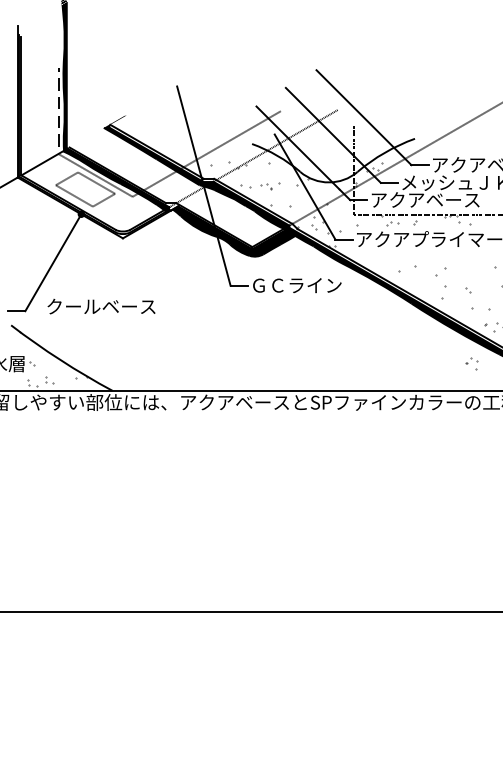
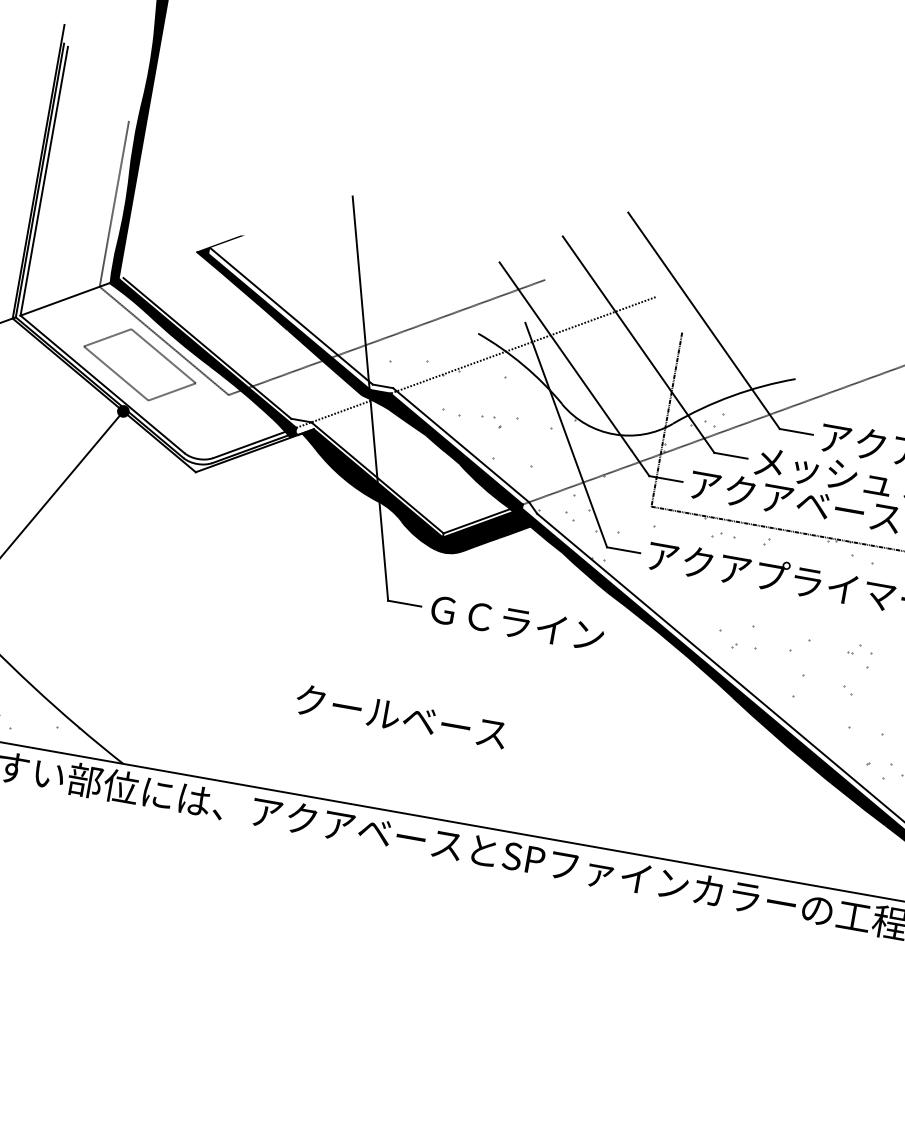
part: (412, 278) -> (743, 648), added
text: (101, 306) -> (401, 716), moved
part: (471, 363) -> (859, 655), moved

